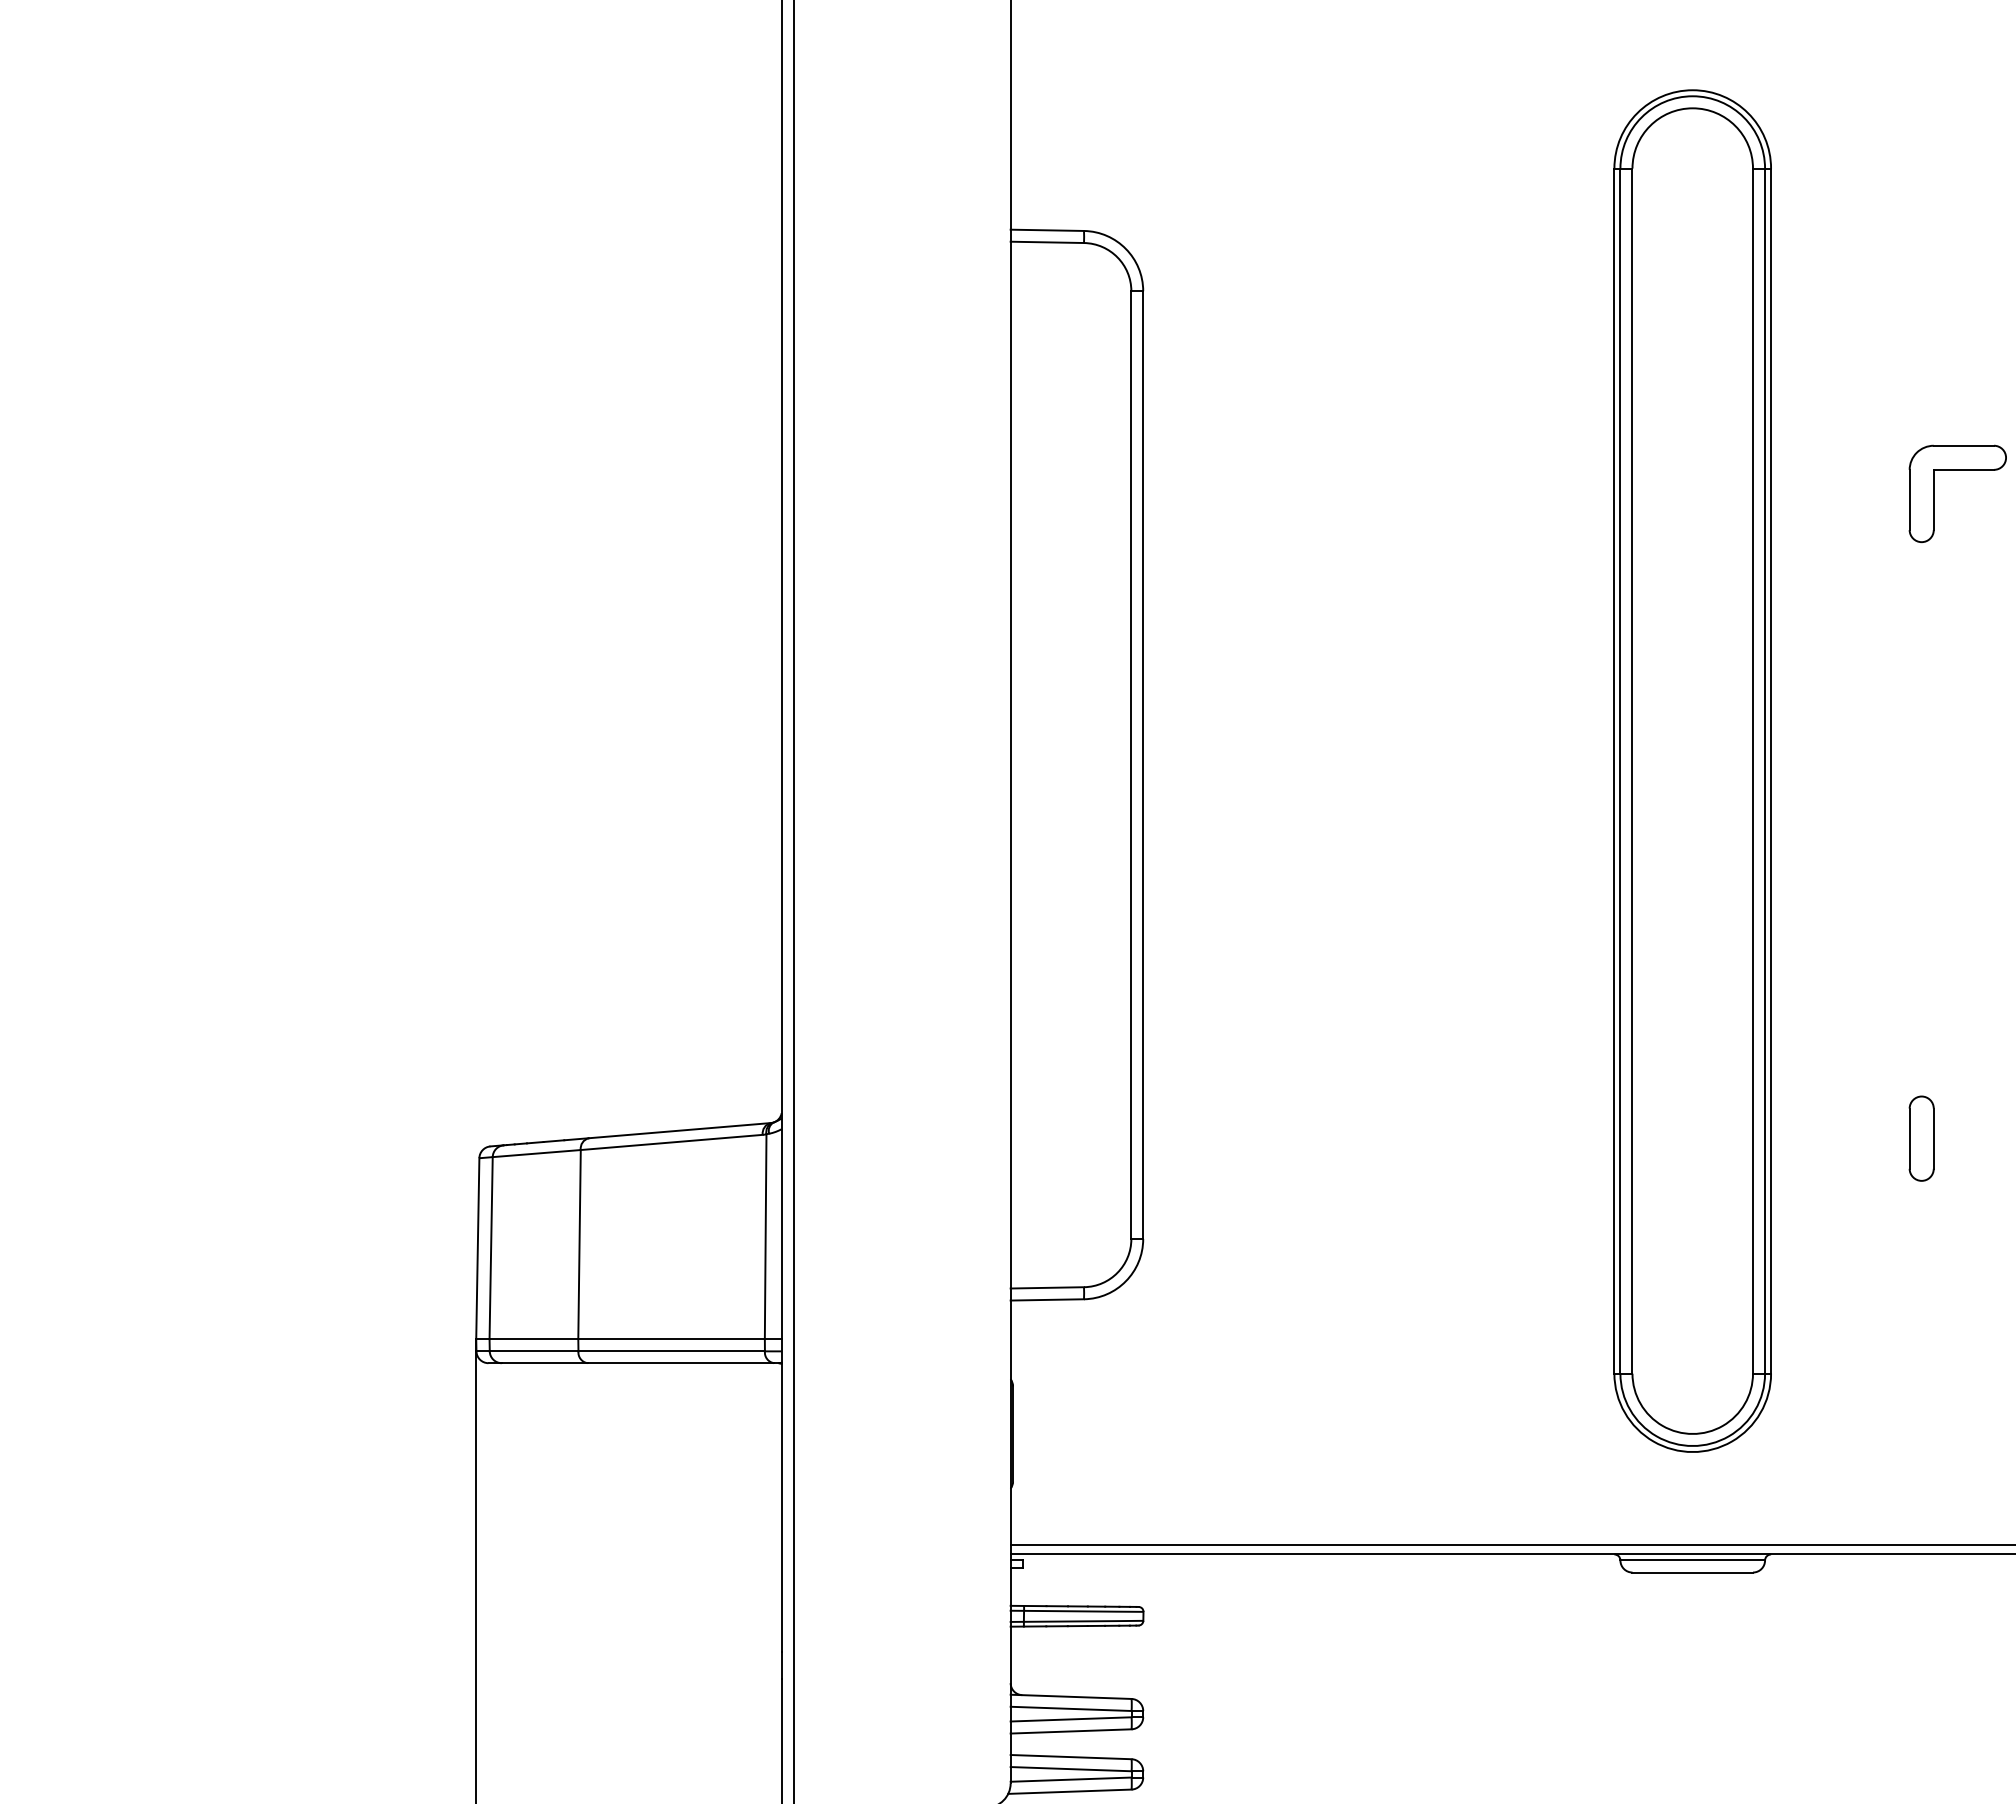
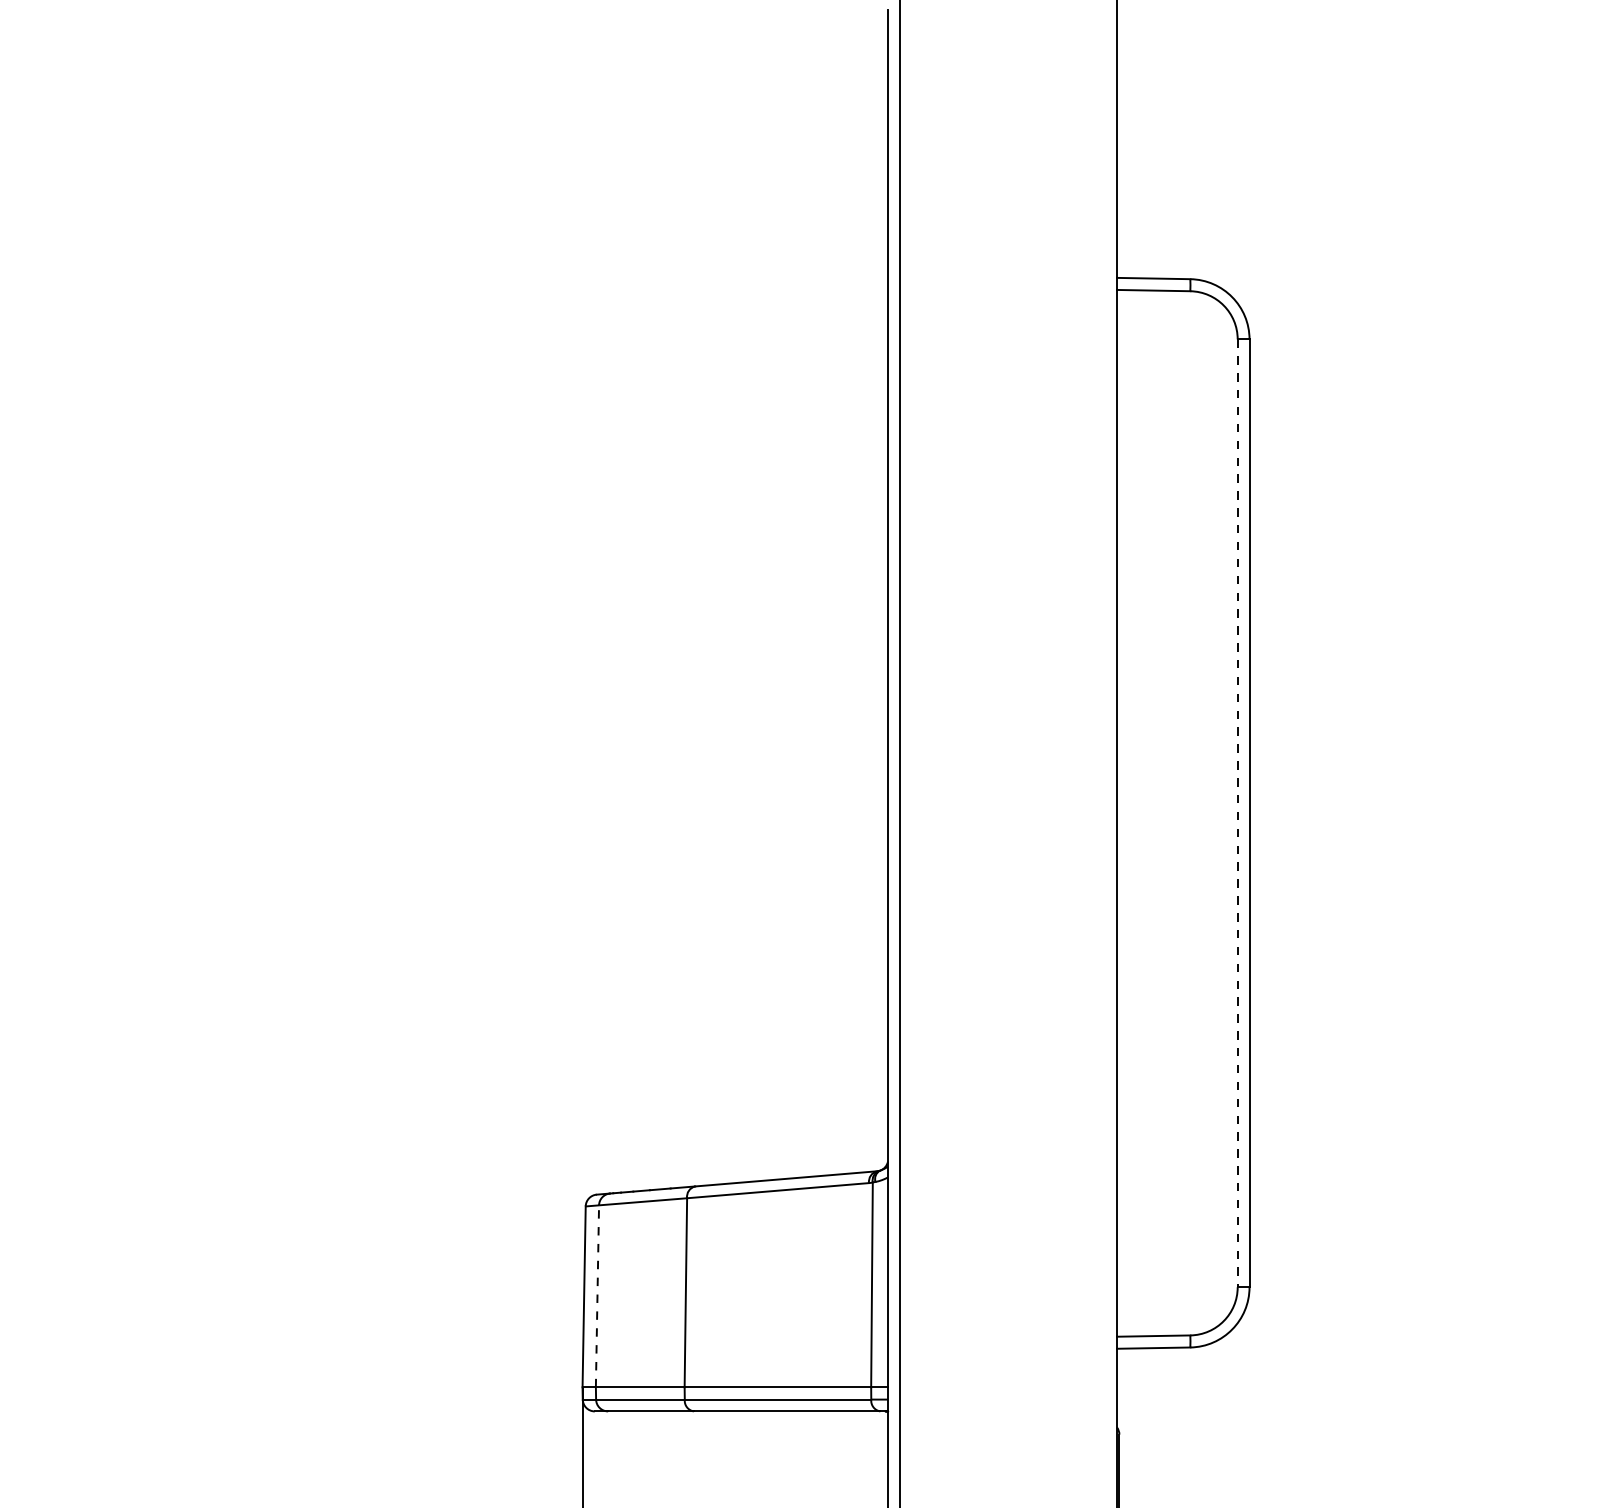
line: (1131, 765) -> (1237, 813), solid -> dashed
line: (491, 1248) -> (597, 1296), solid -> dashed

